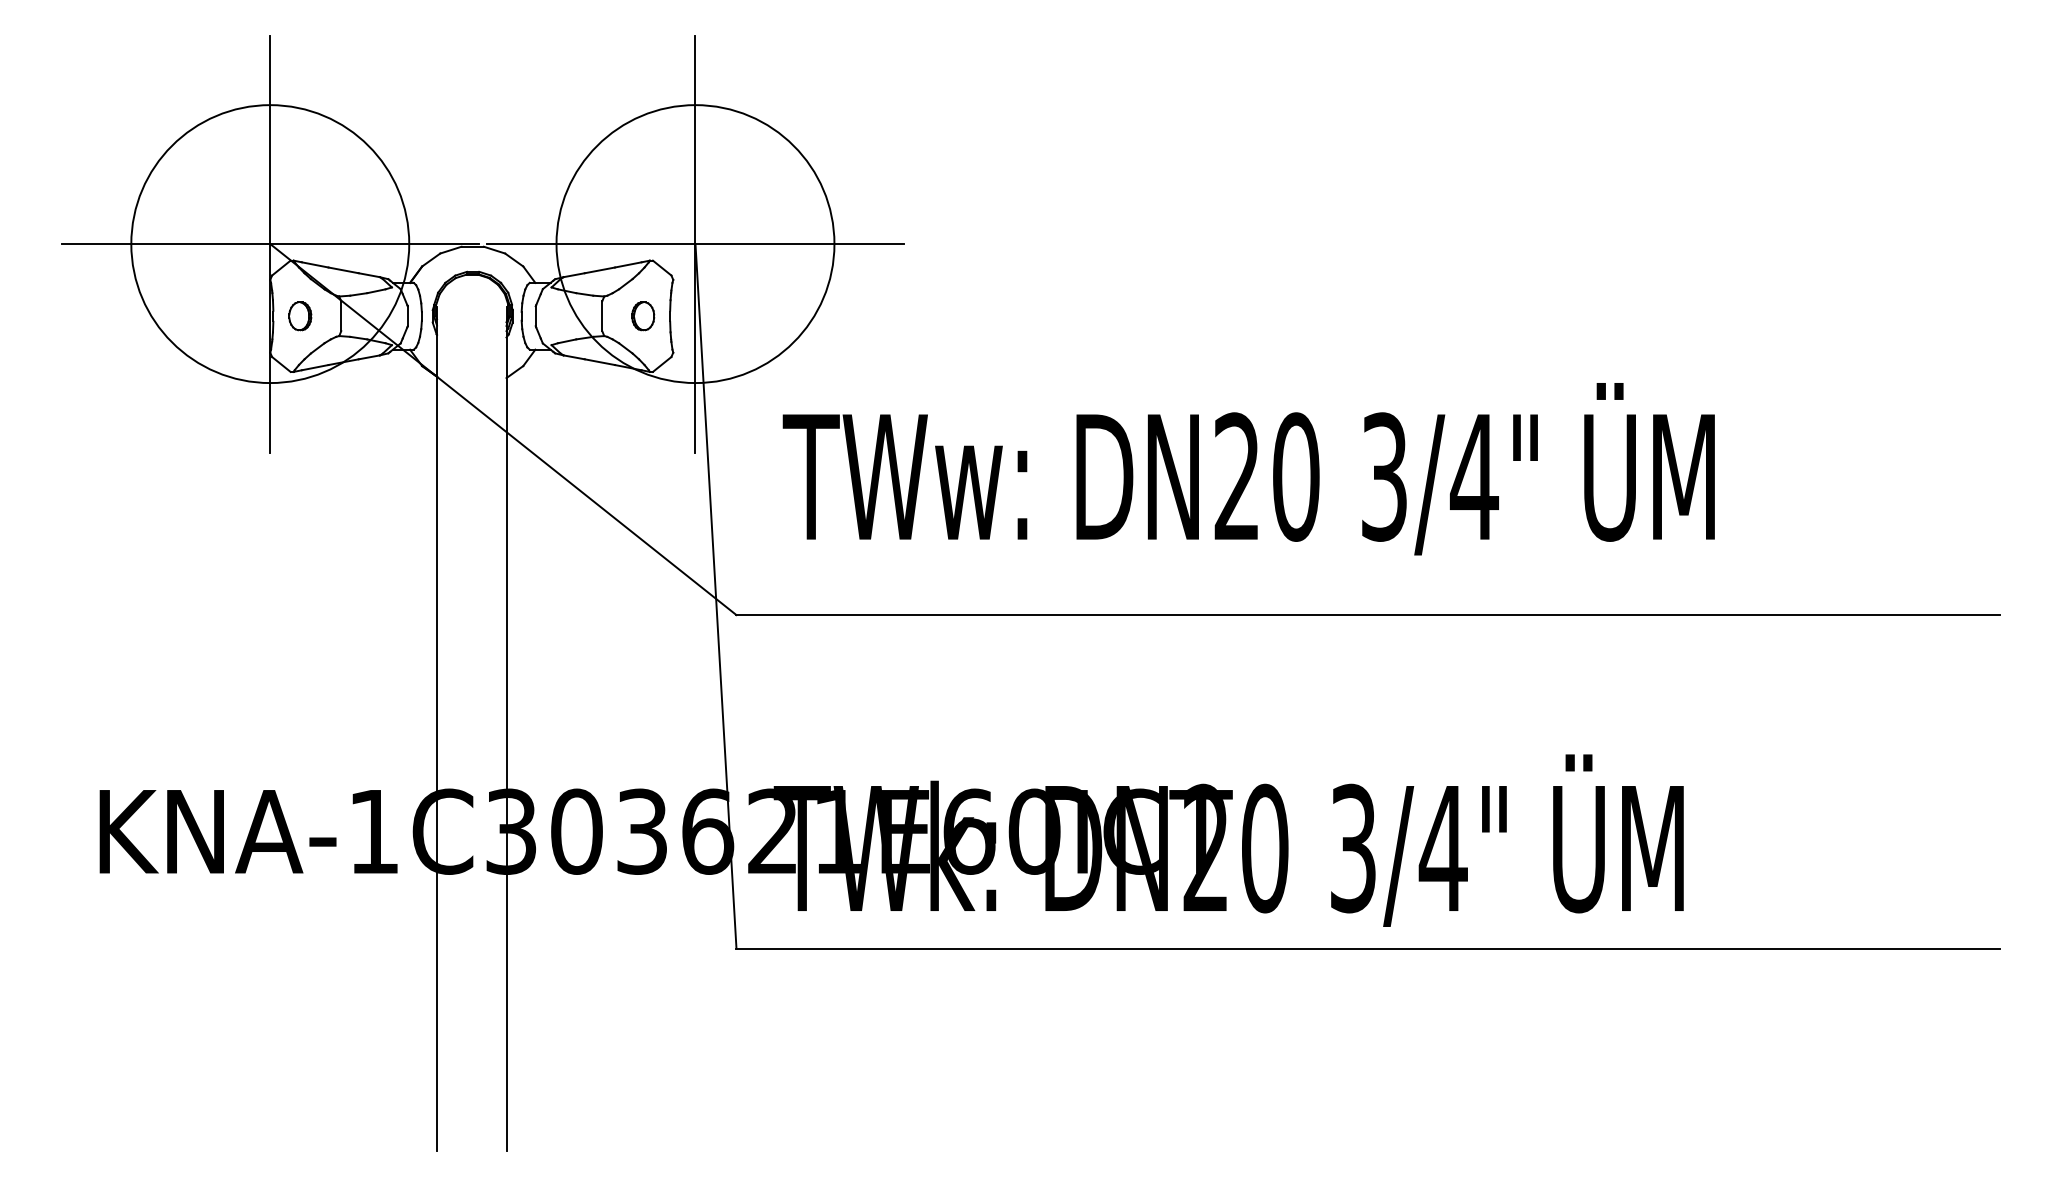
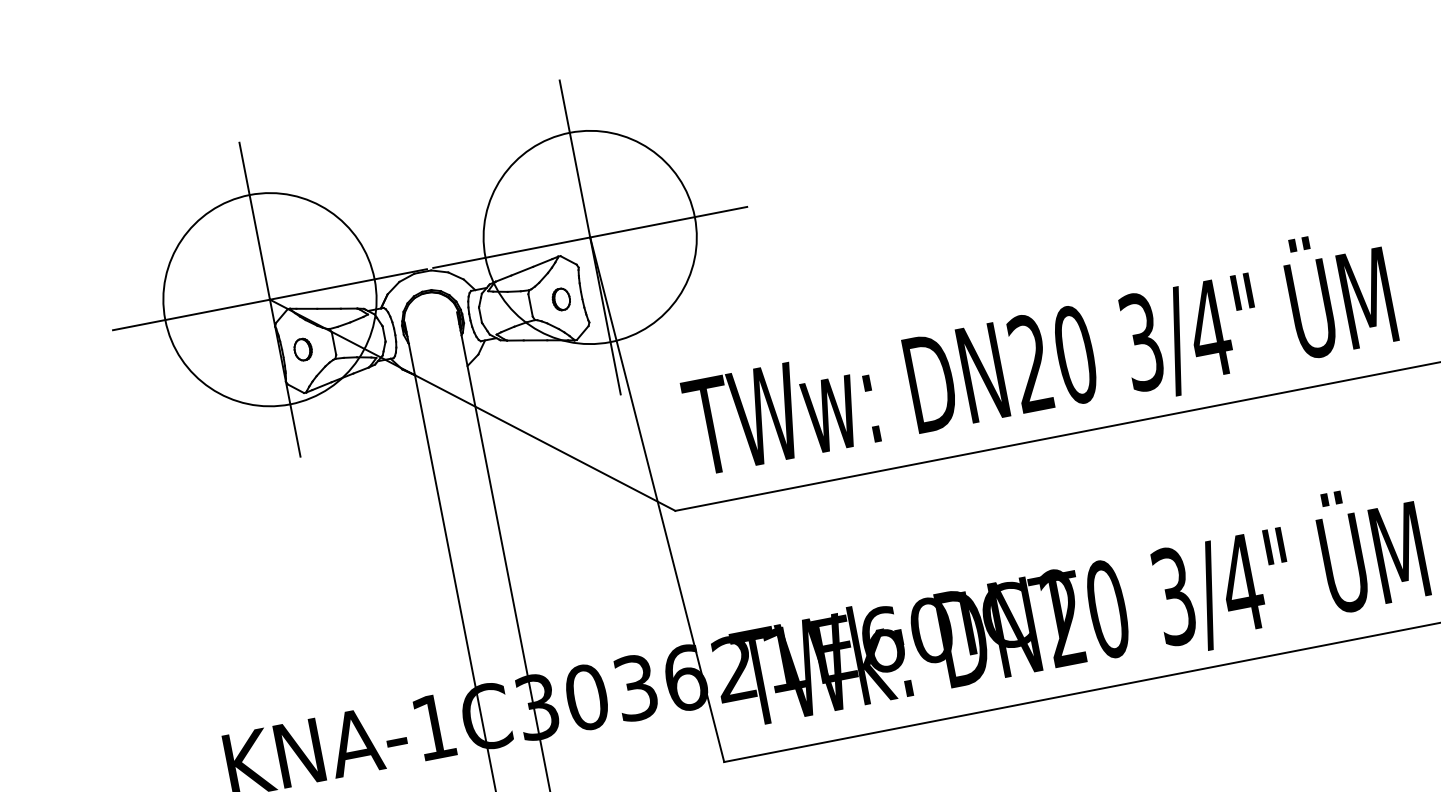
text: (1248, 469) -> (1038, 356), moved

